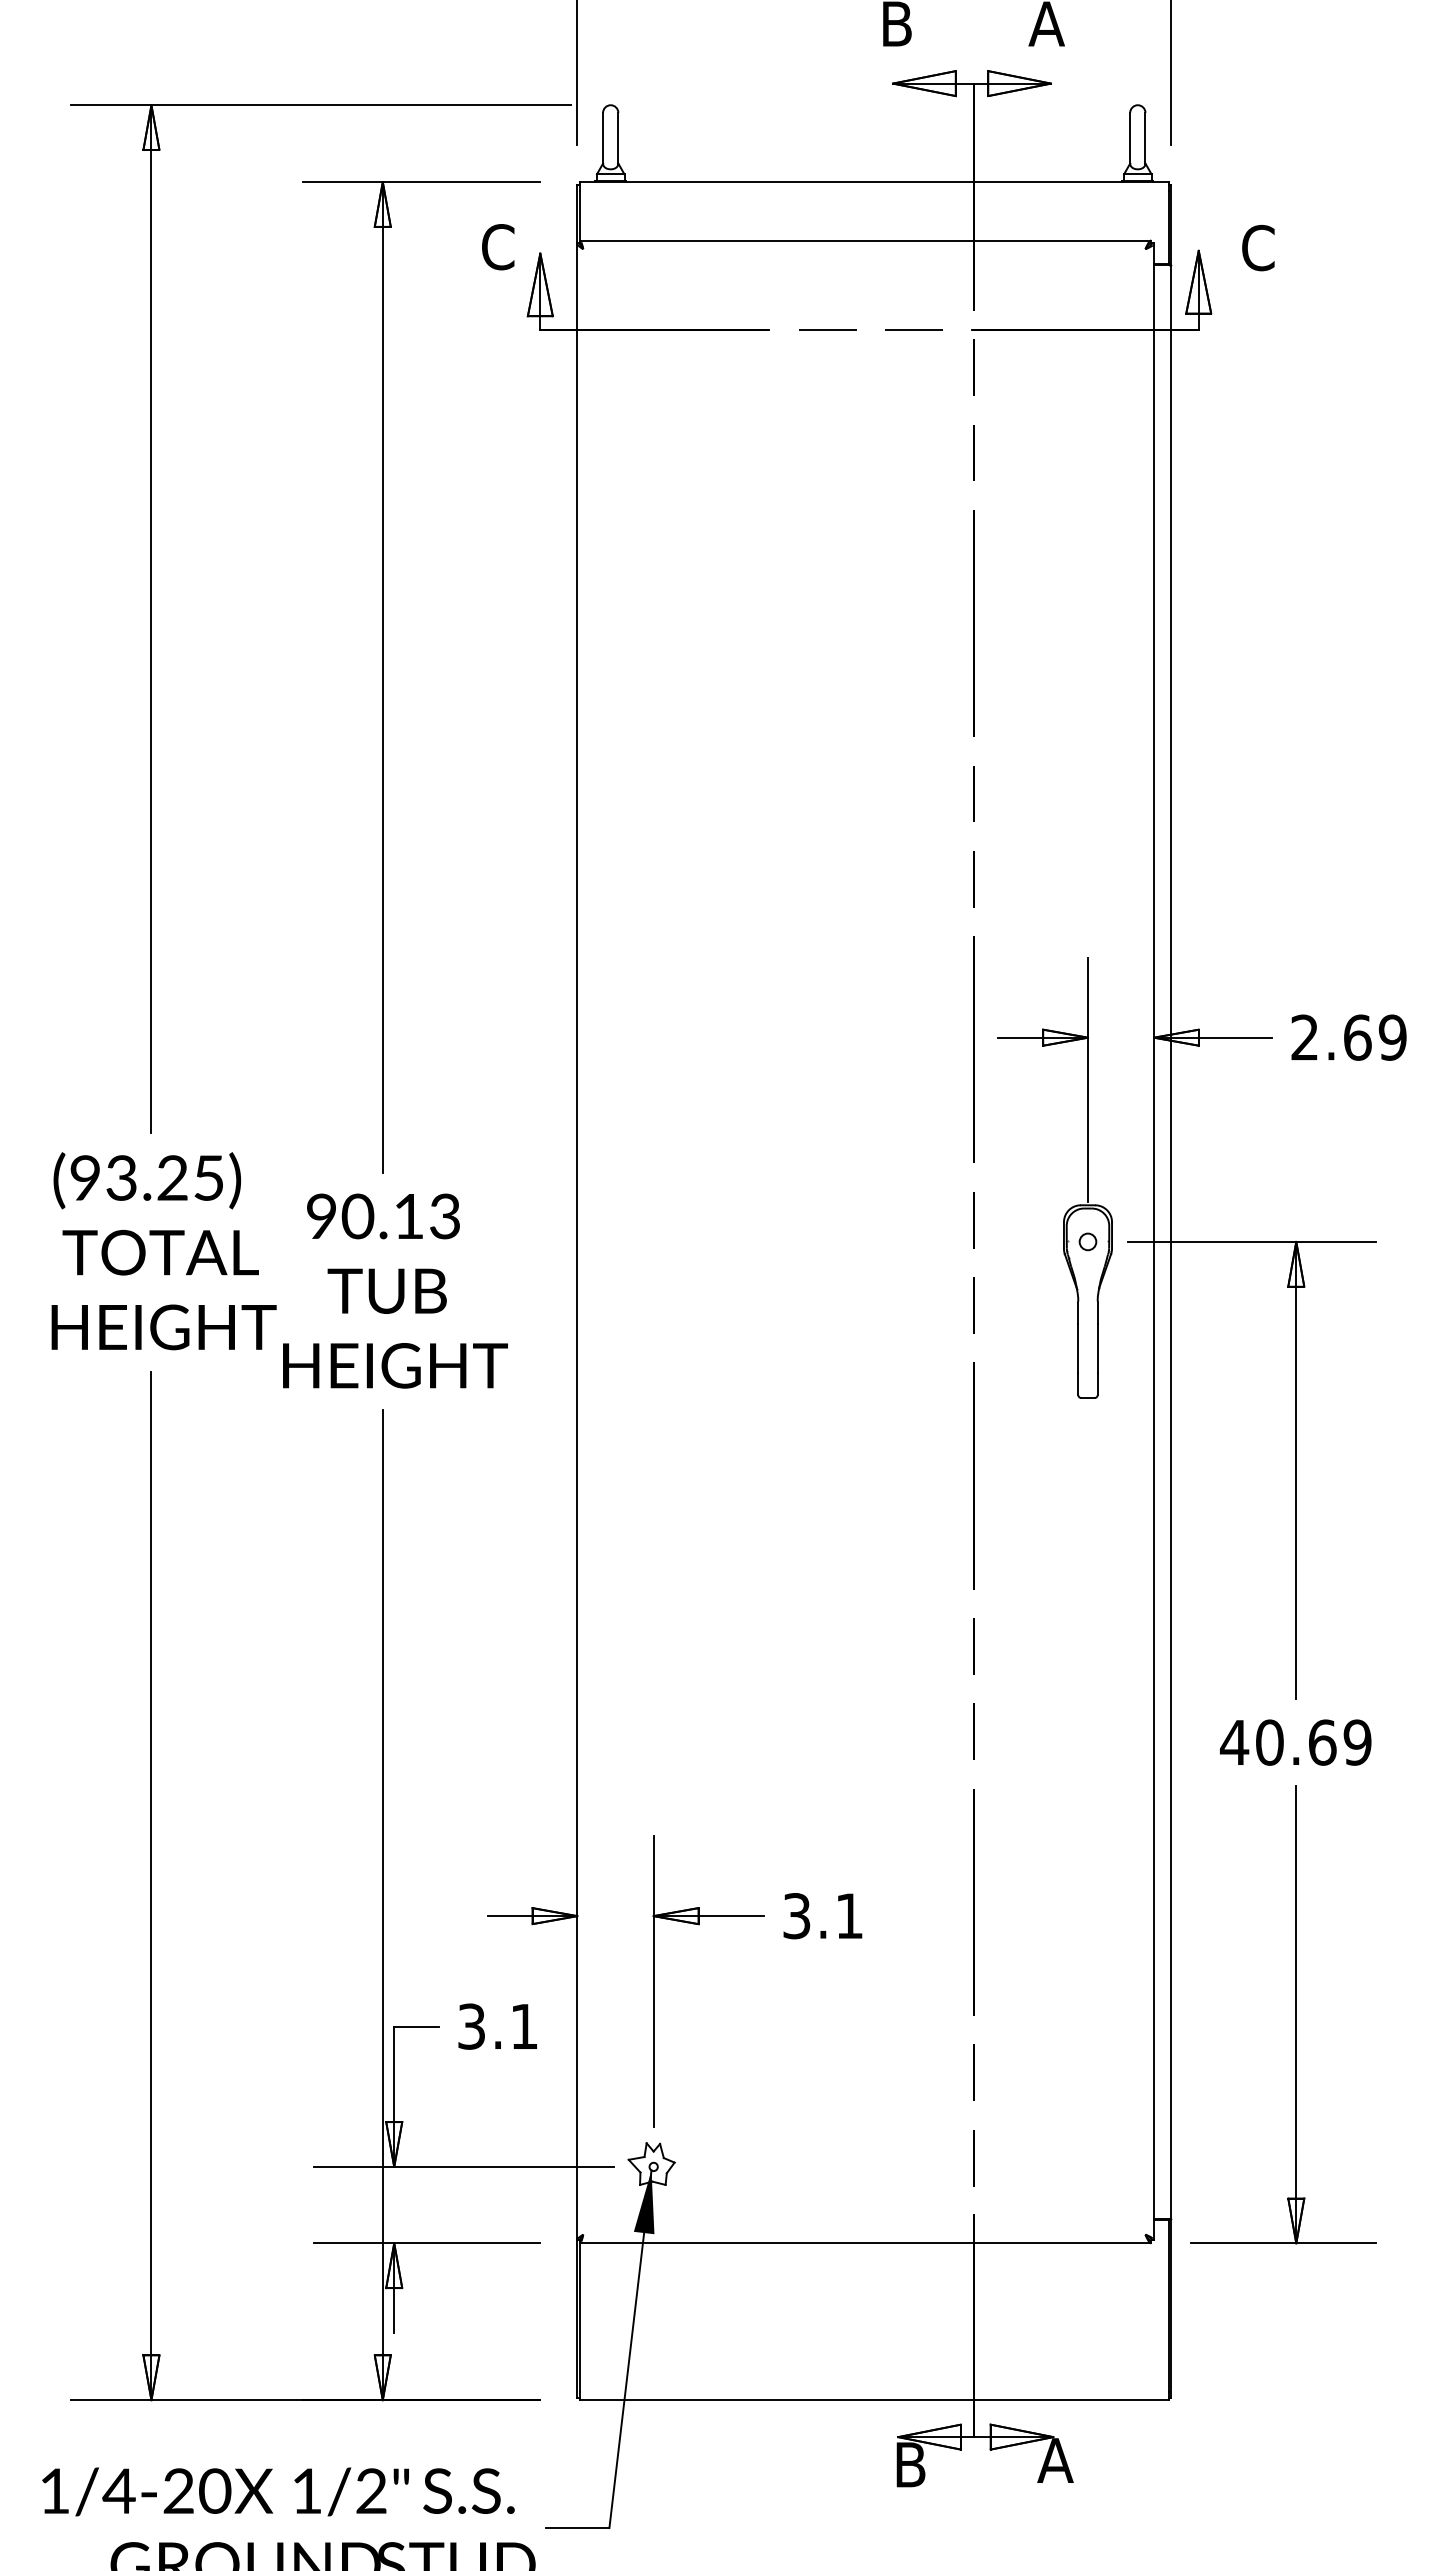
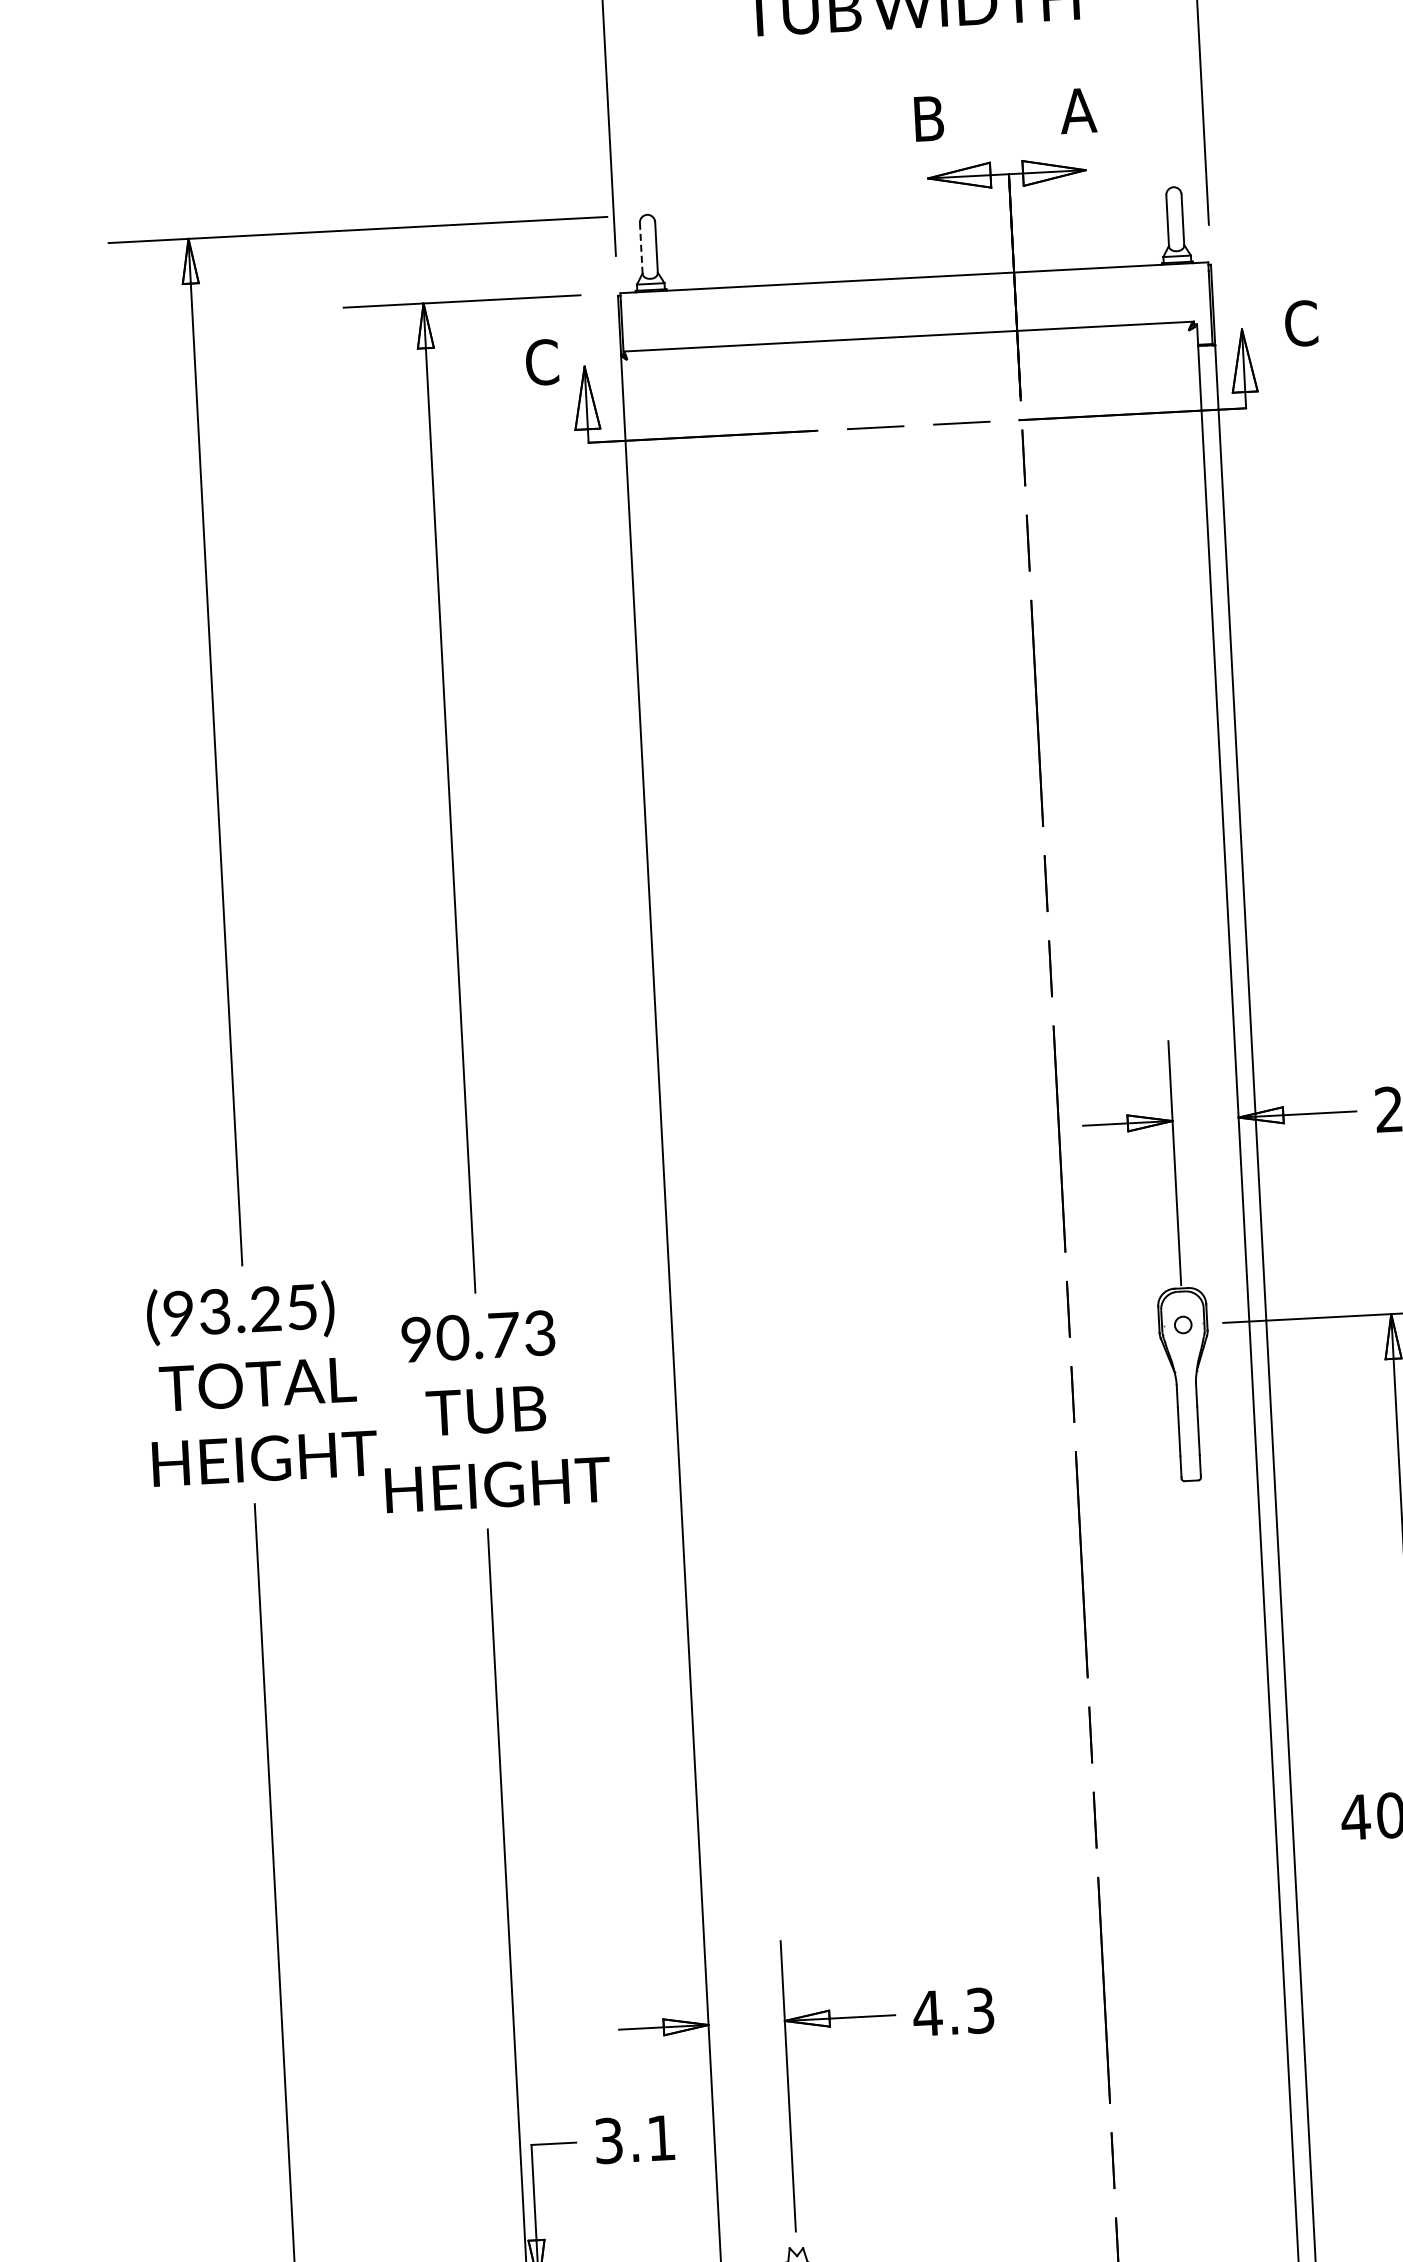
line: (603, 138) -> (641, 248), solid -> dashed
text: (409, 1216) -> (504, 1335), 90.13 -> 90.73
text: (822, 1916) -> (953, 2012), 3.1 -> 4.3

